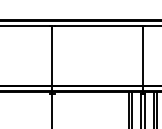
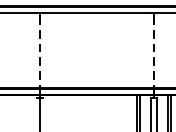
line: (52, 59) -> (40, 55), solid -> dashed
line: (142, 59) -> (153, 55), solid -> dashed

